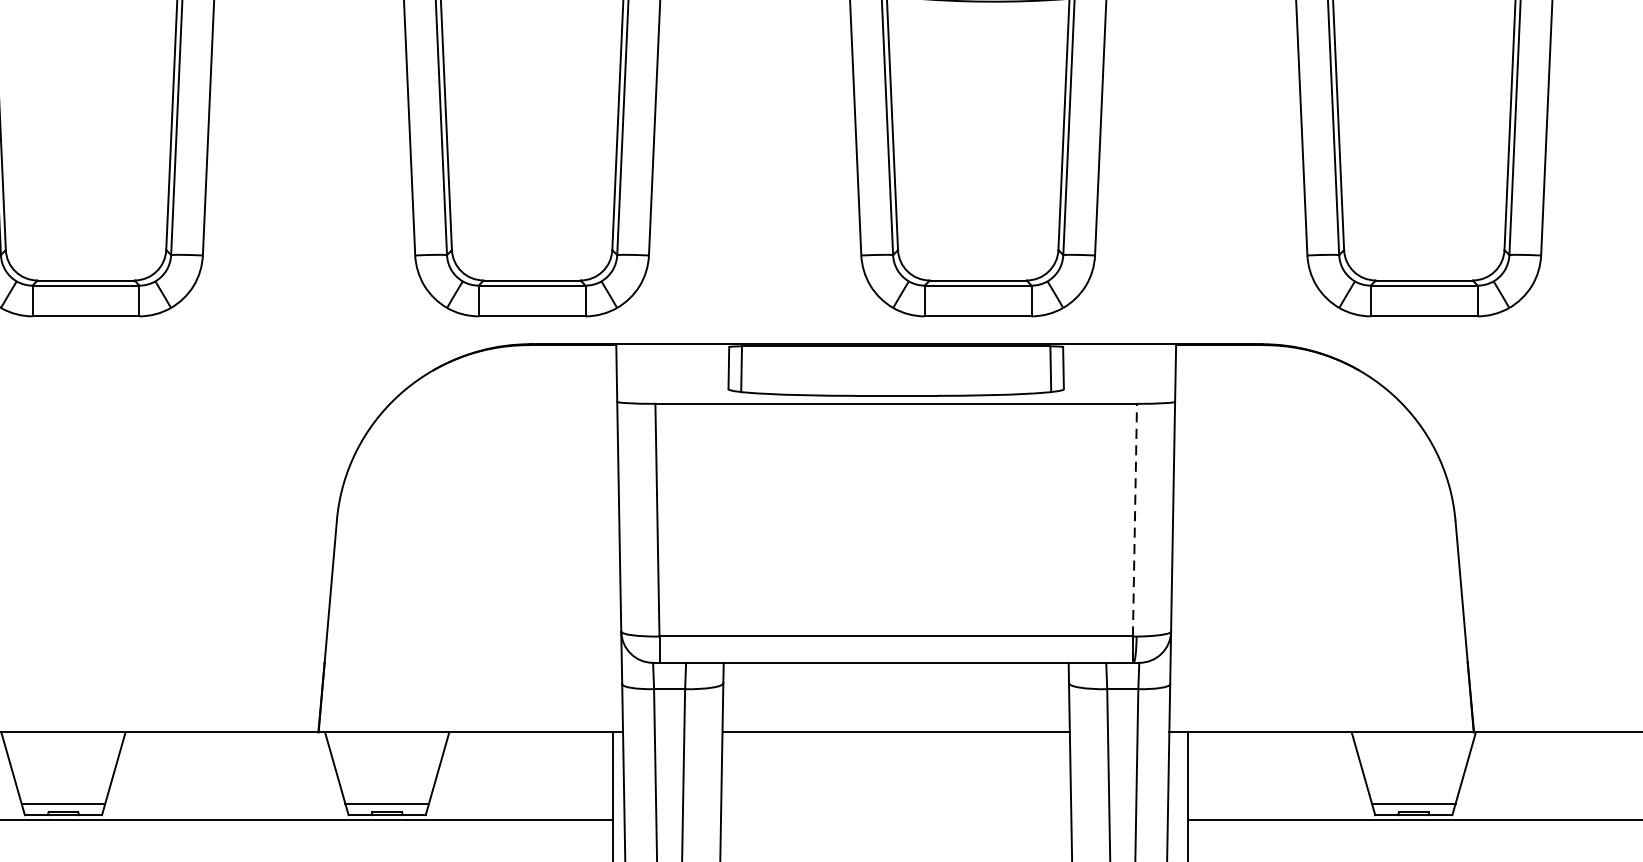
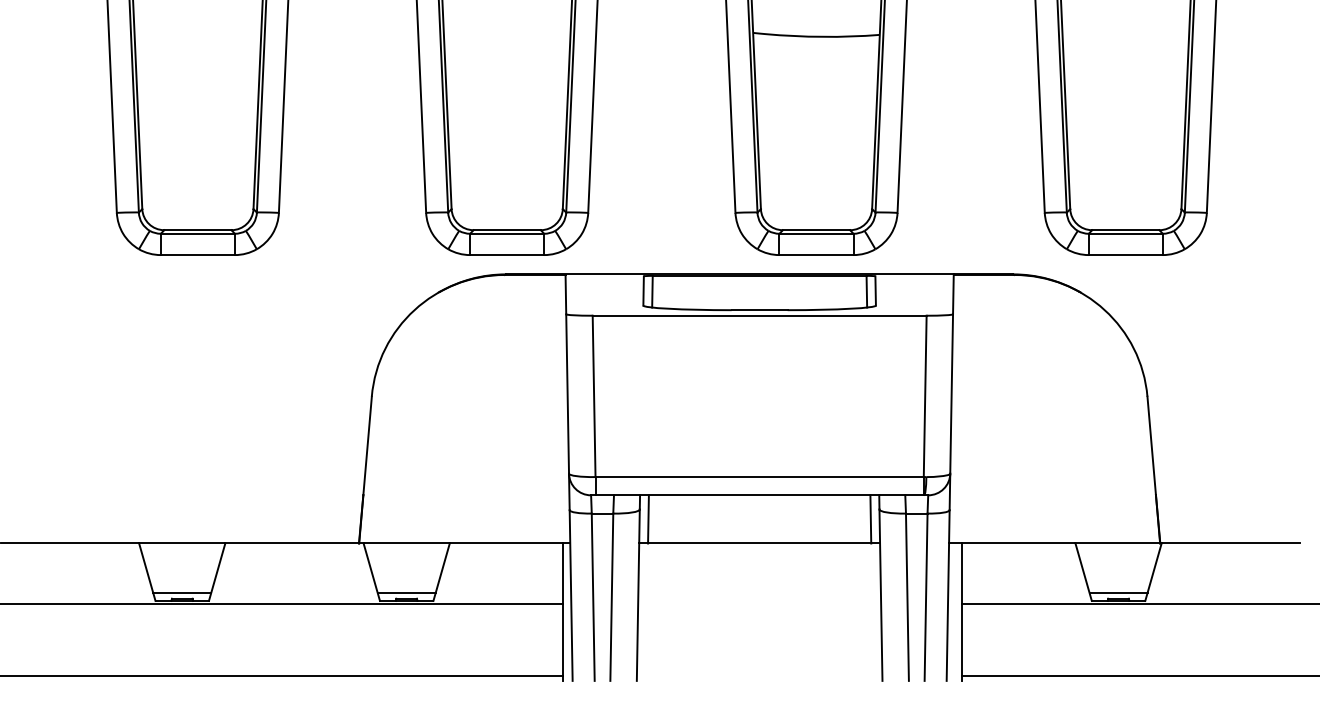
line: (1135, 520) -> (925, 396), dashed -> solid
line: (735, 697) -> (648, 519), added
line: (1056, 697) -> (870, 519), added

